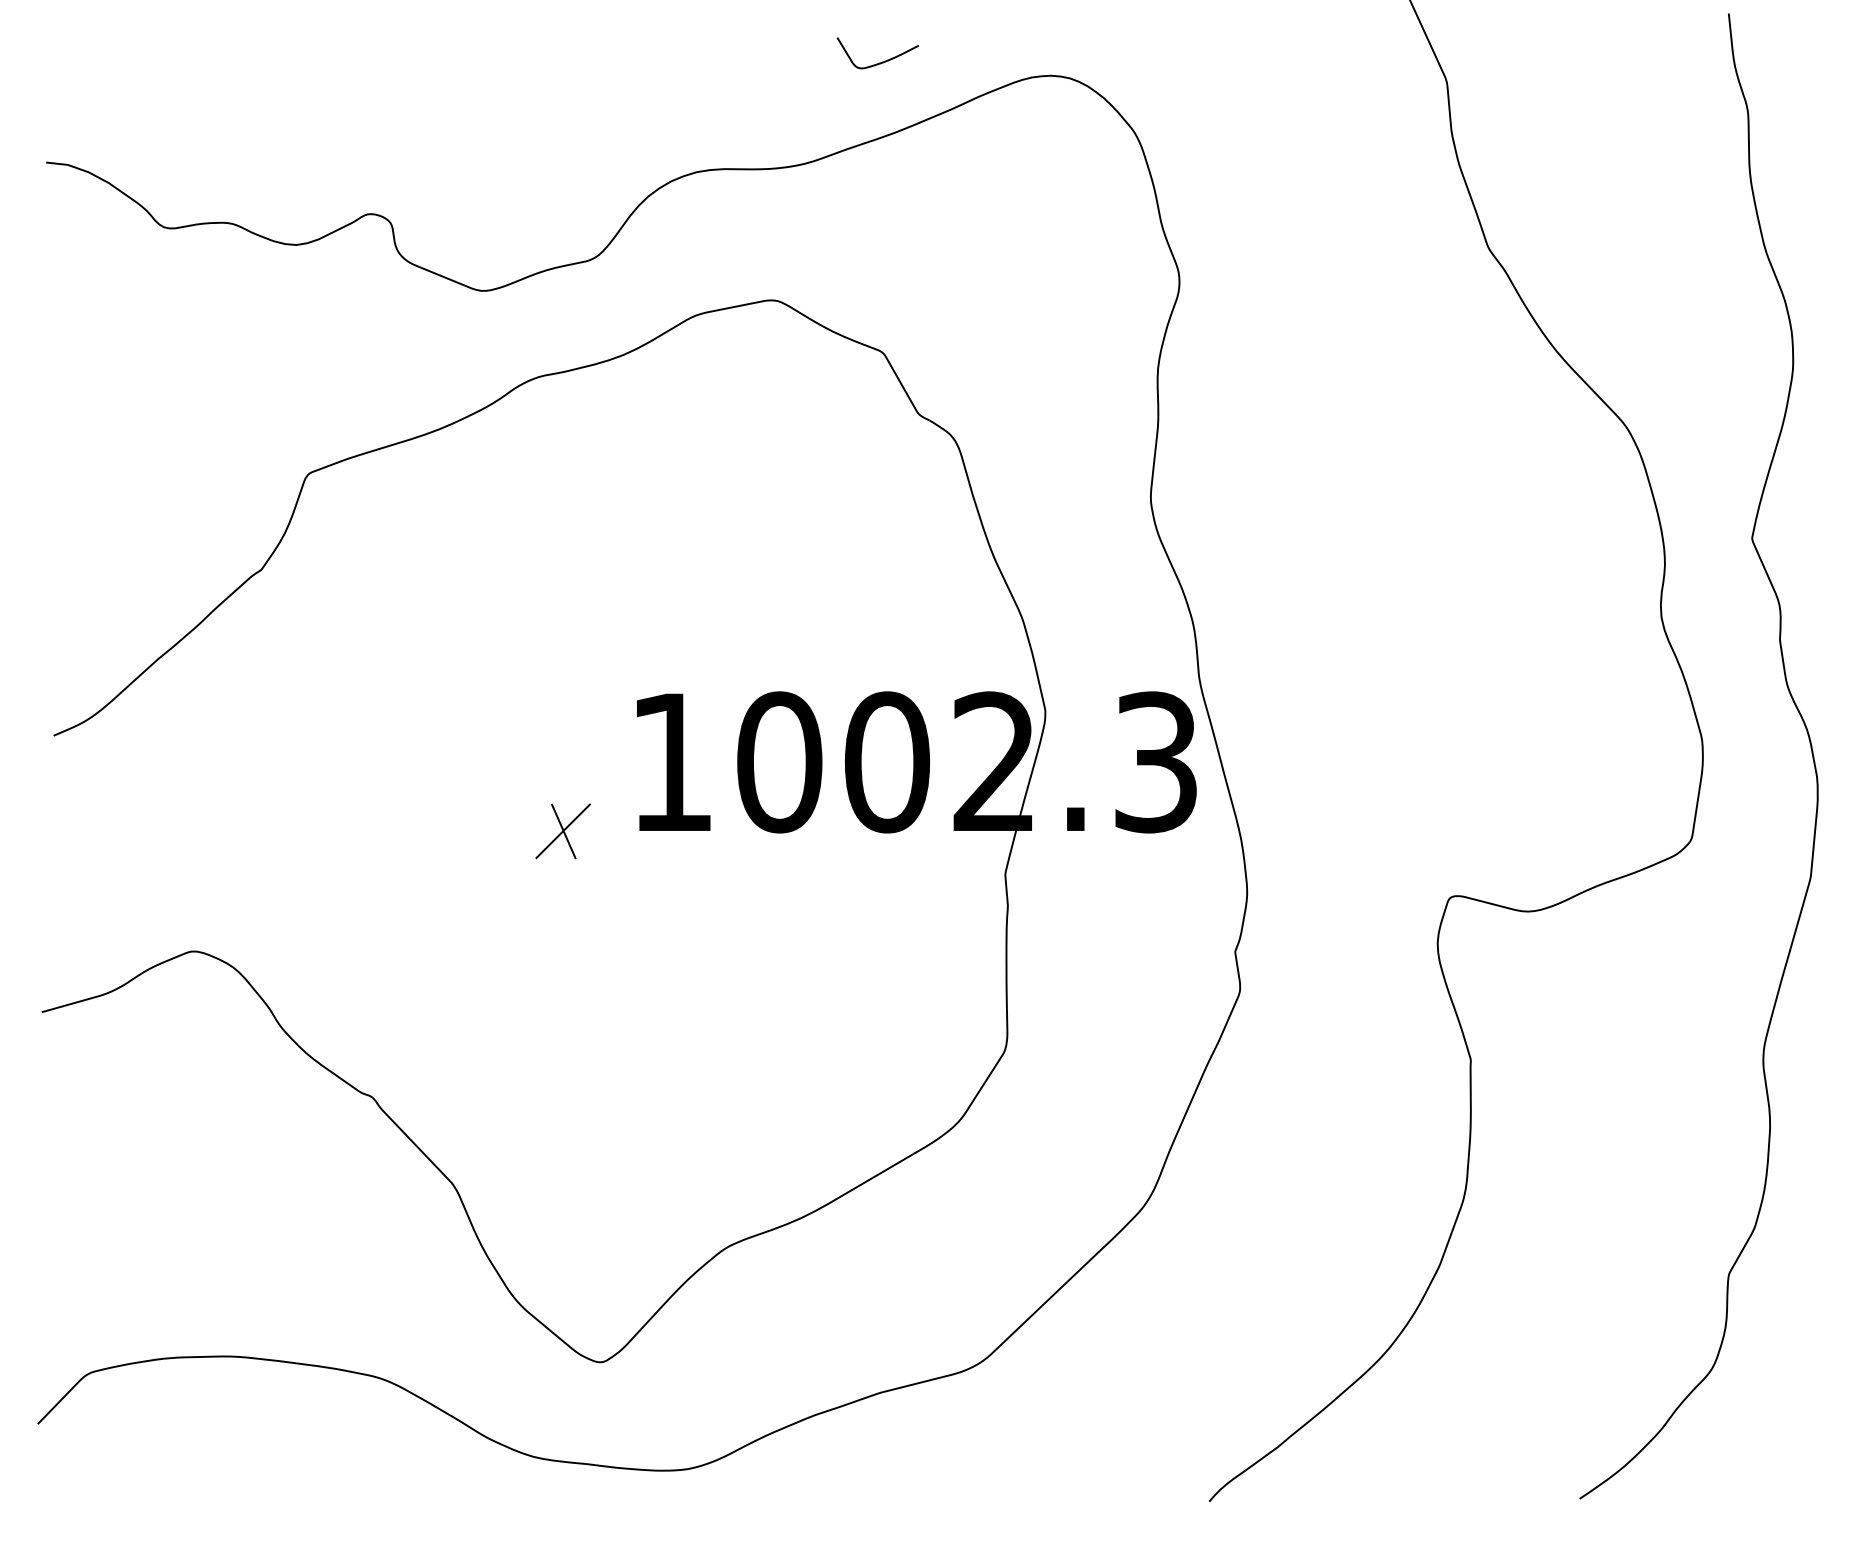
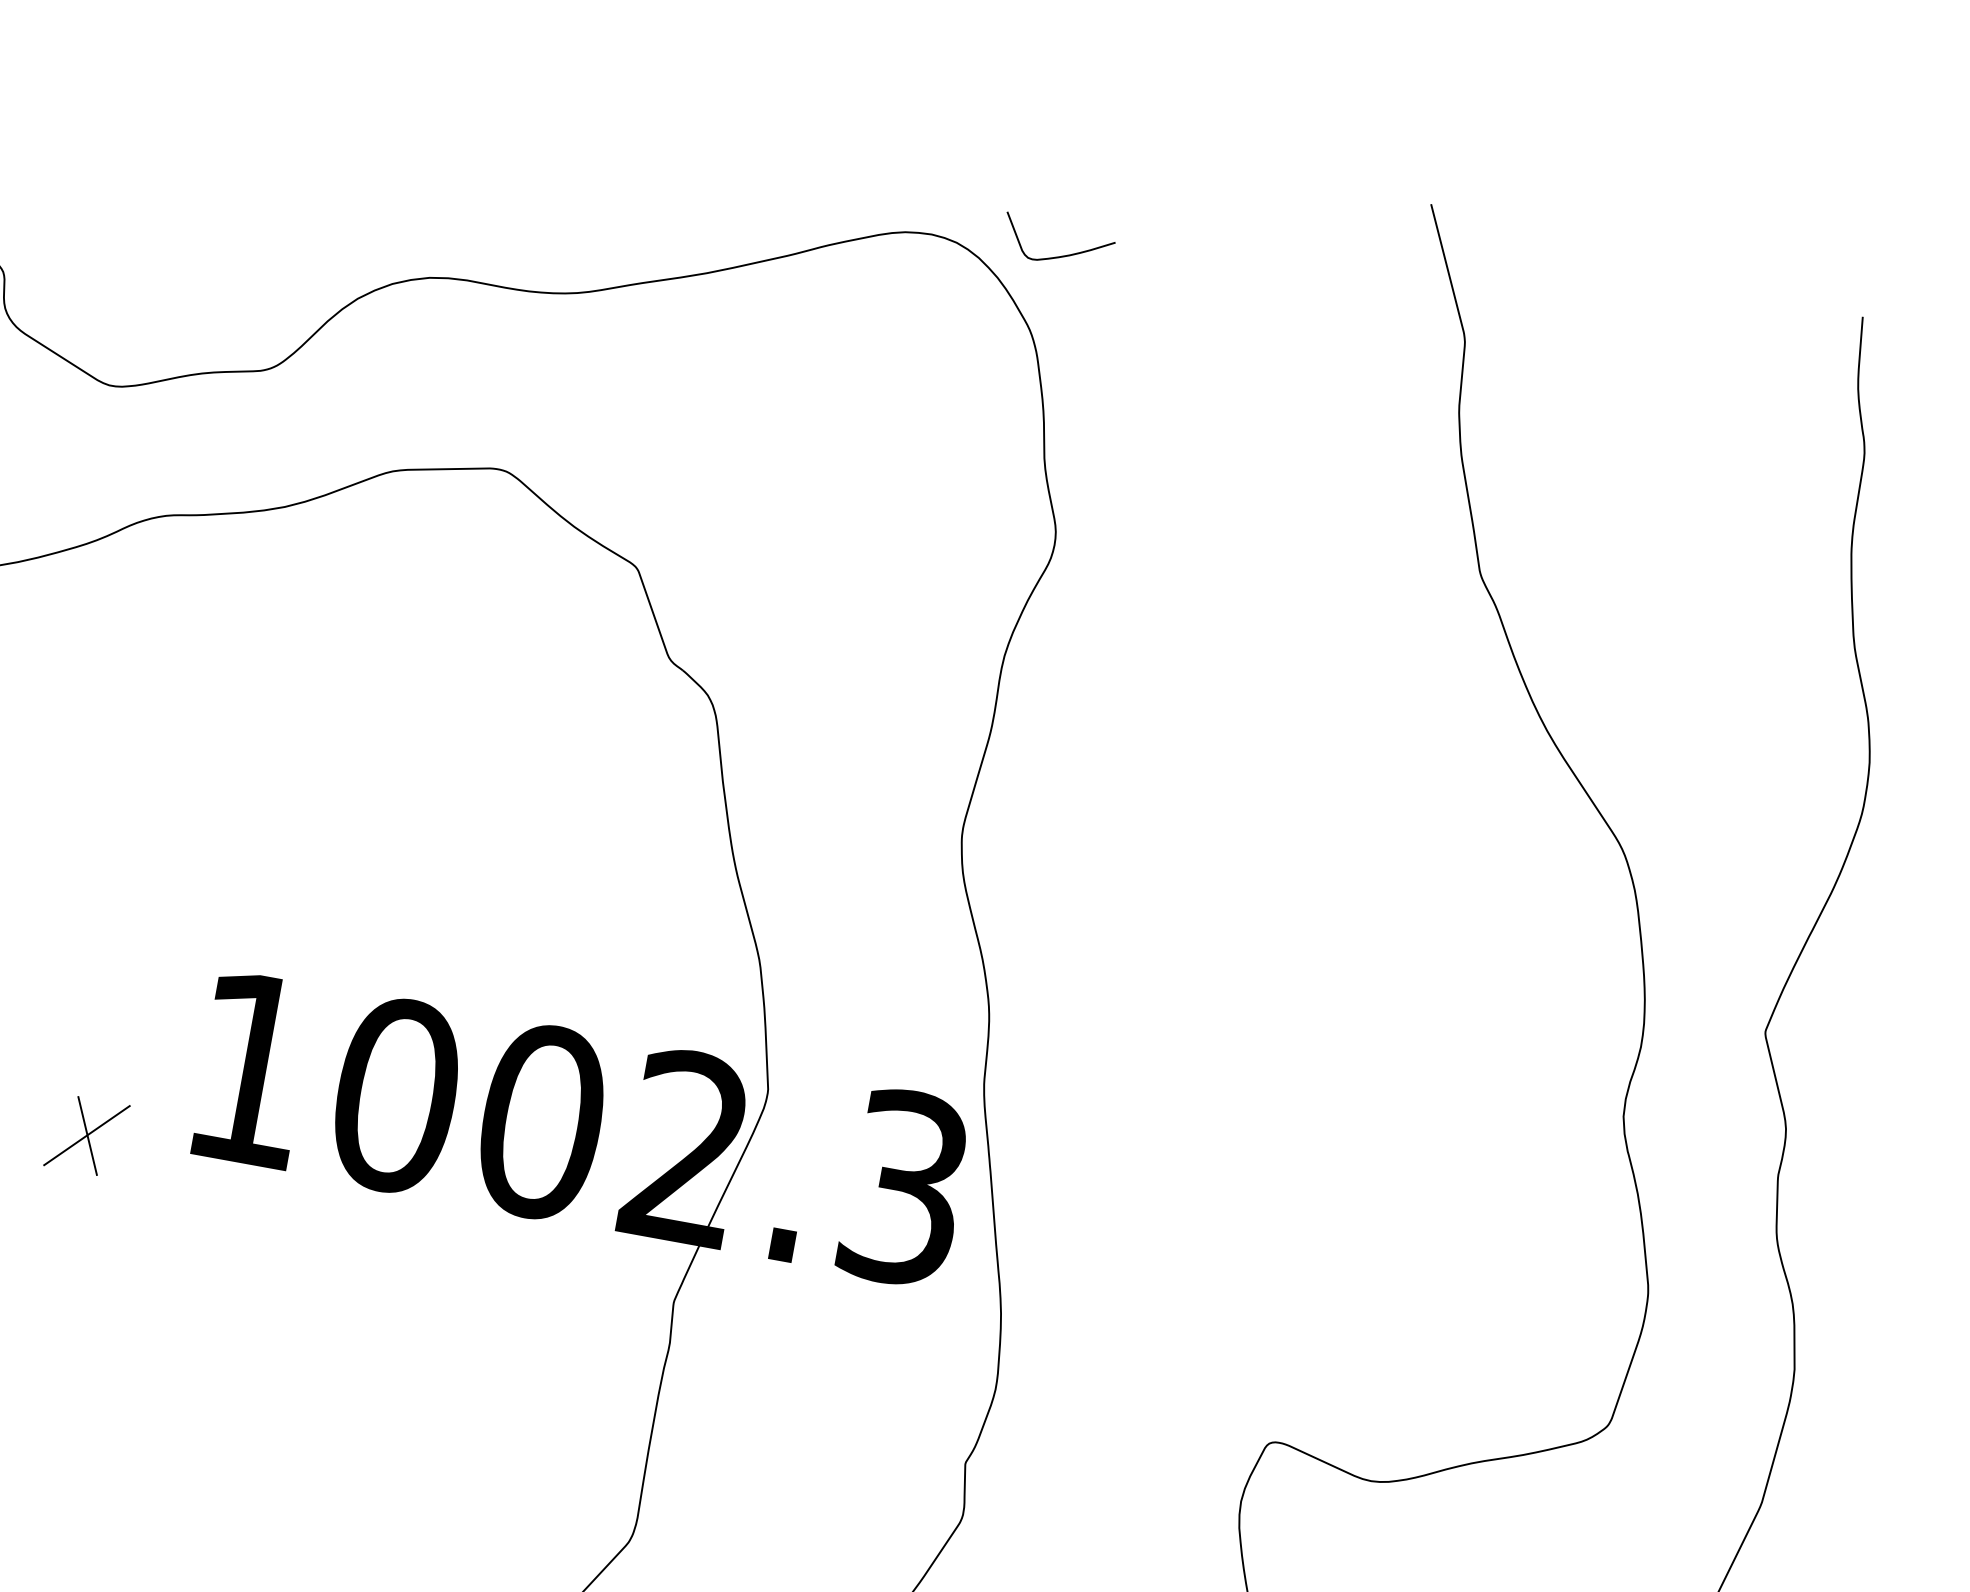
curve: (879, 62) -> (1058, 255), moved

